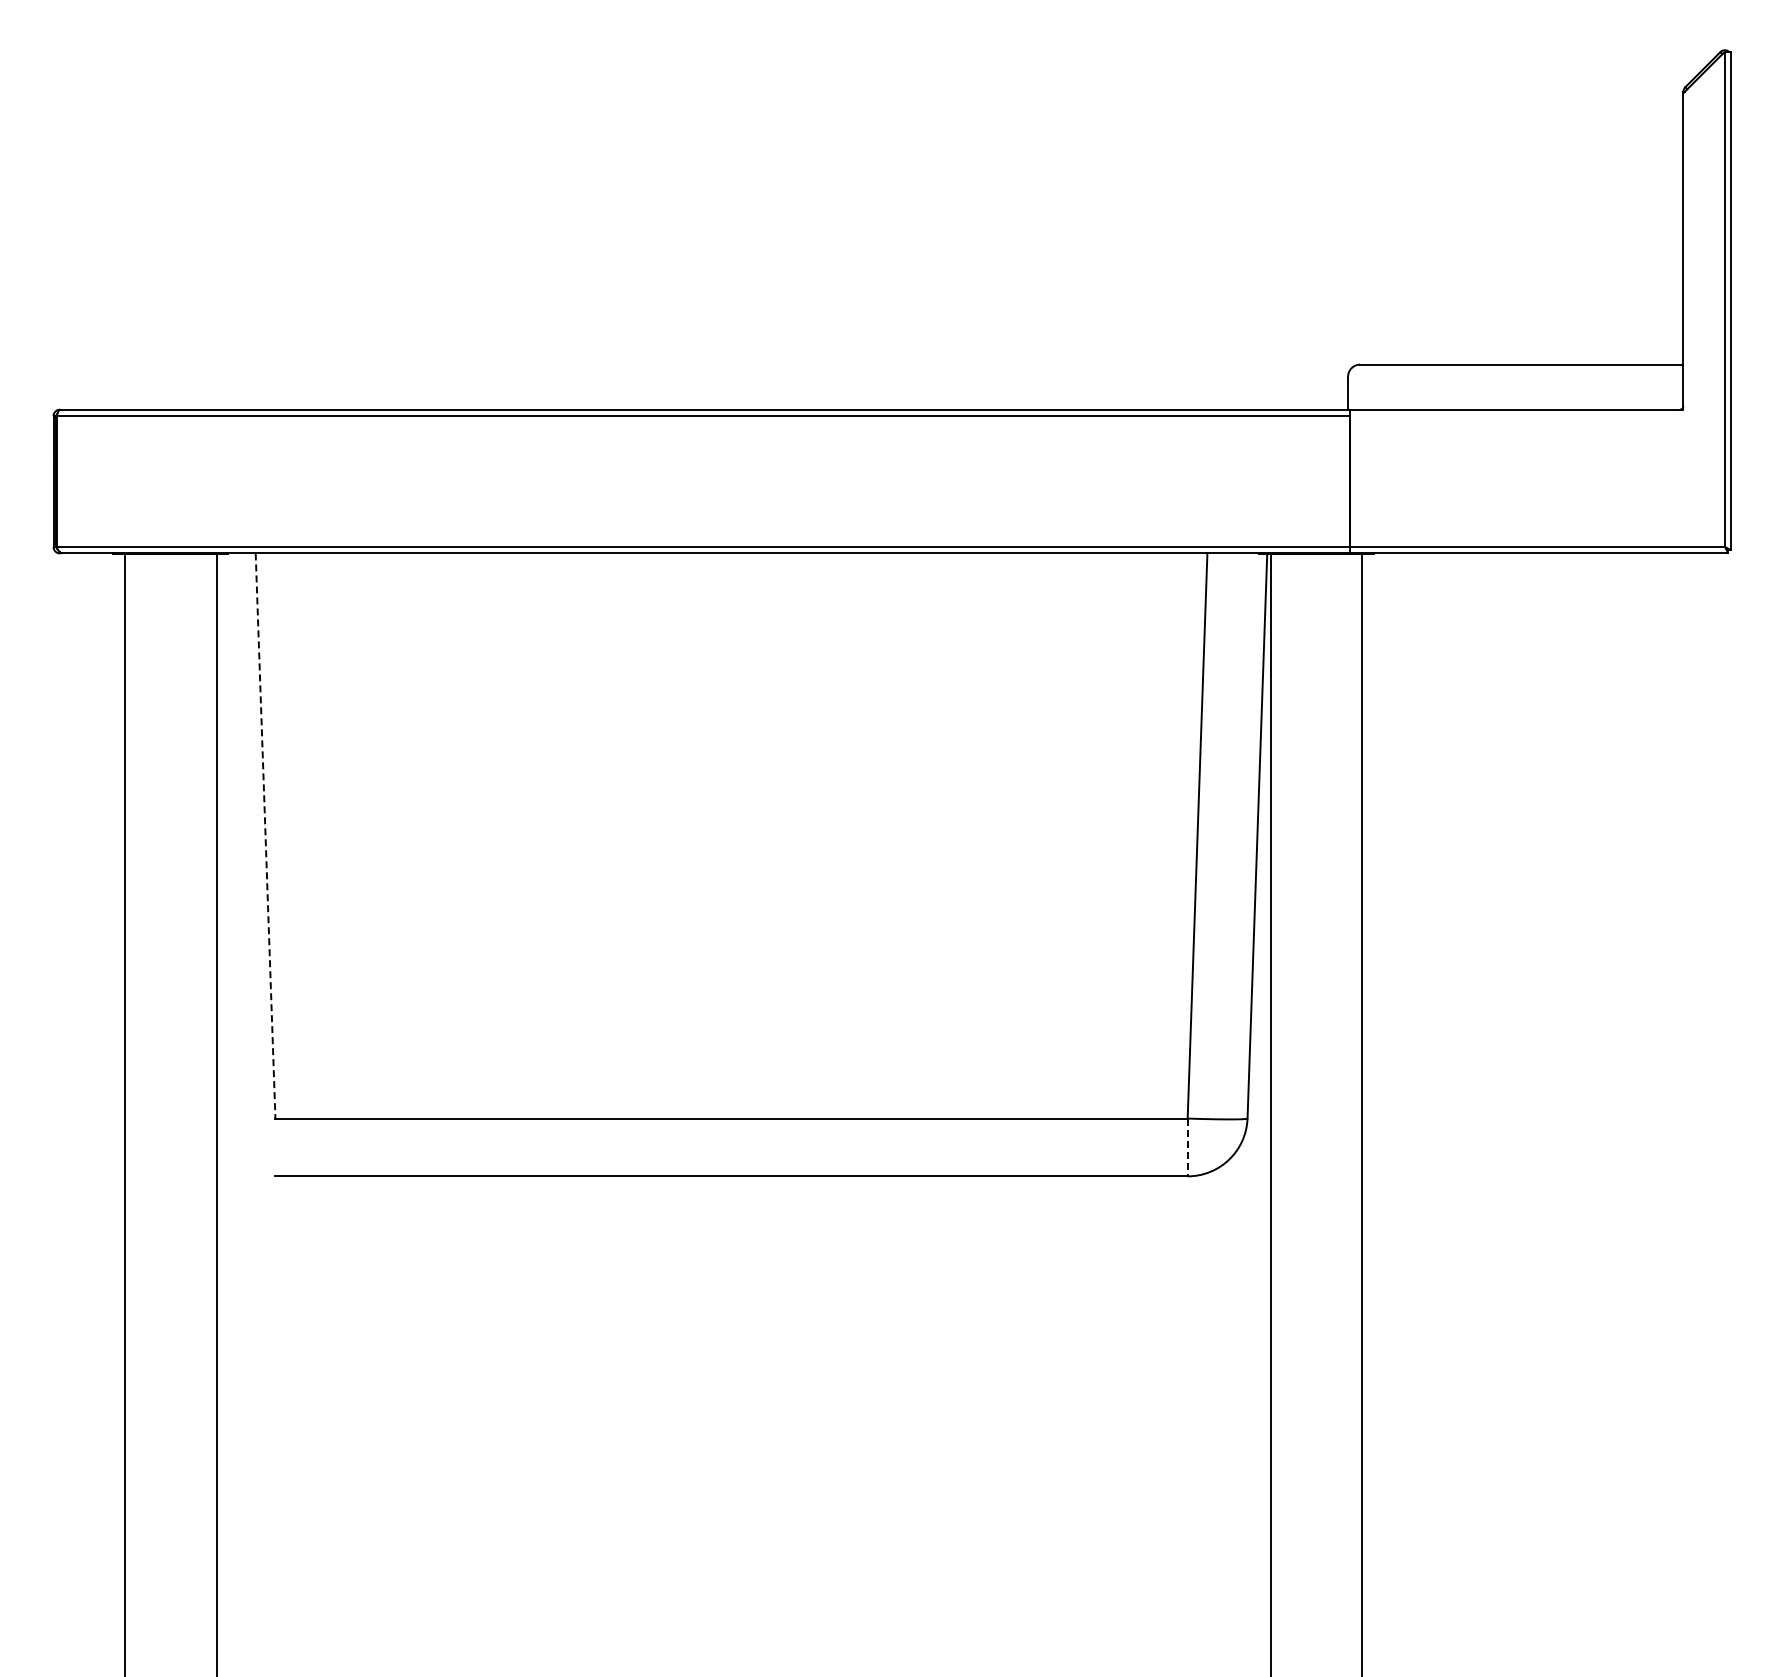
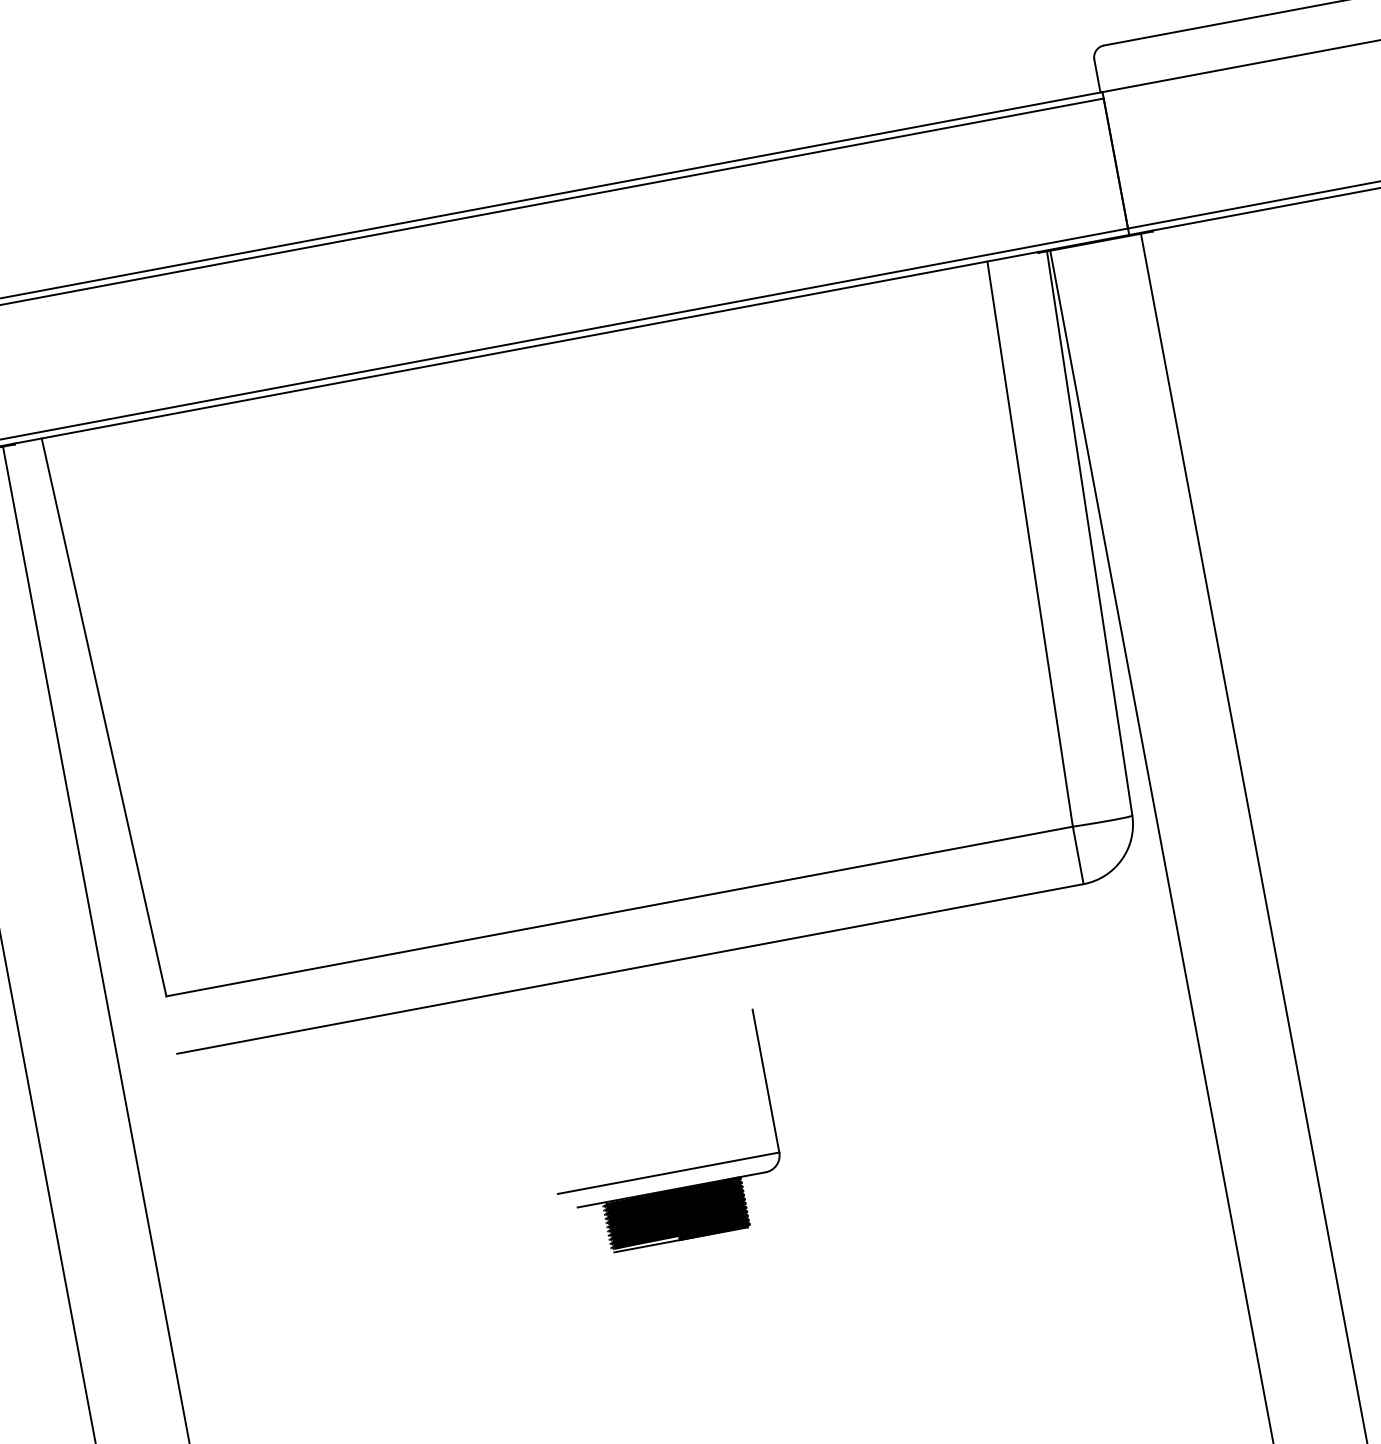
line: (265, 836) -> (104, 717), dashed -> solid
line: (1187, 1147) -> (1078, 855), dashed -> solid
part: (731, 1381) -> (668, 1172), added

